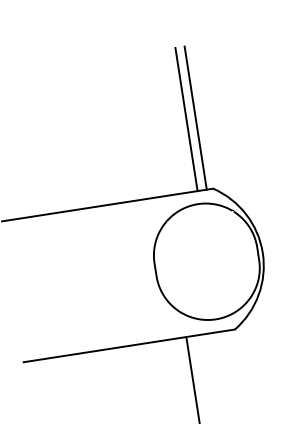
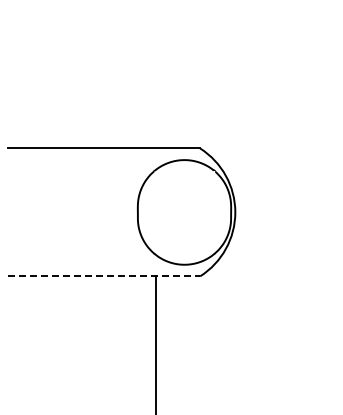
line: (195, 118) -> (194, 83), removed
line: (185, 119) -> (185, 83), removed
line: (129, 345) -> (104, 276), solid -> dashed

